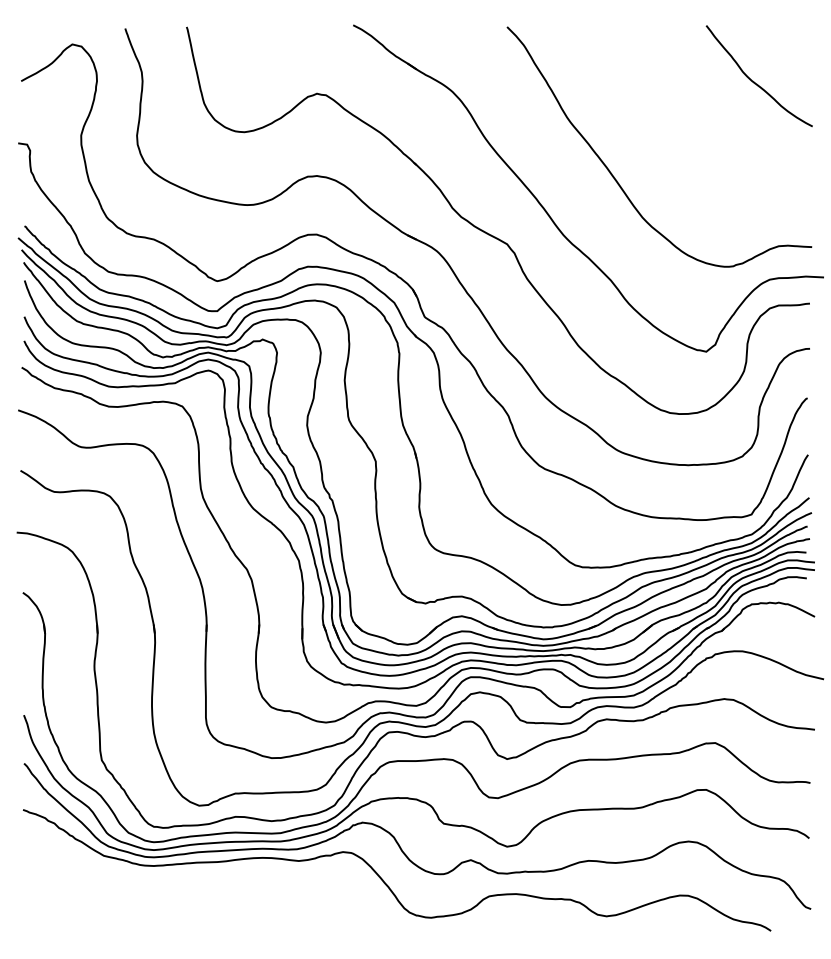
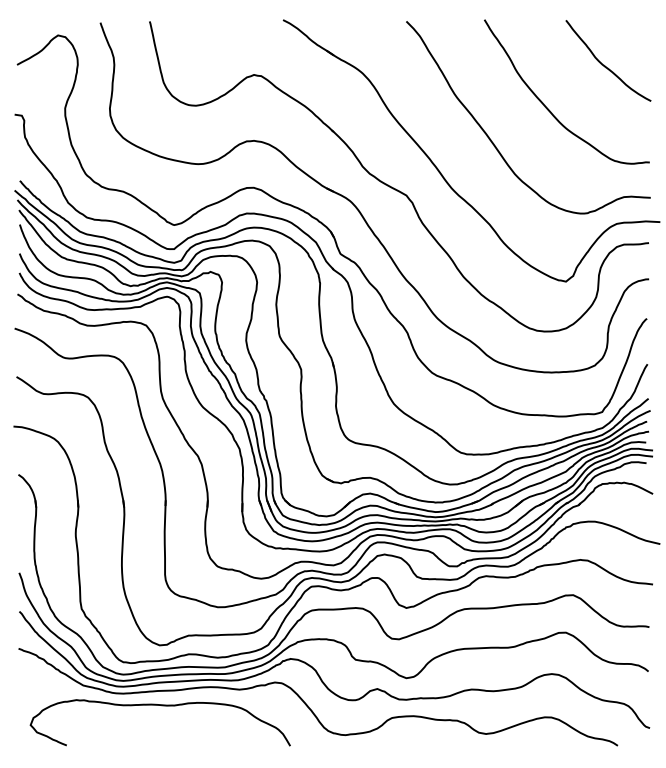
curve: (683, 134) -> (547, 107), added
curve: (199, 881) -> (159, 706), added

